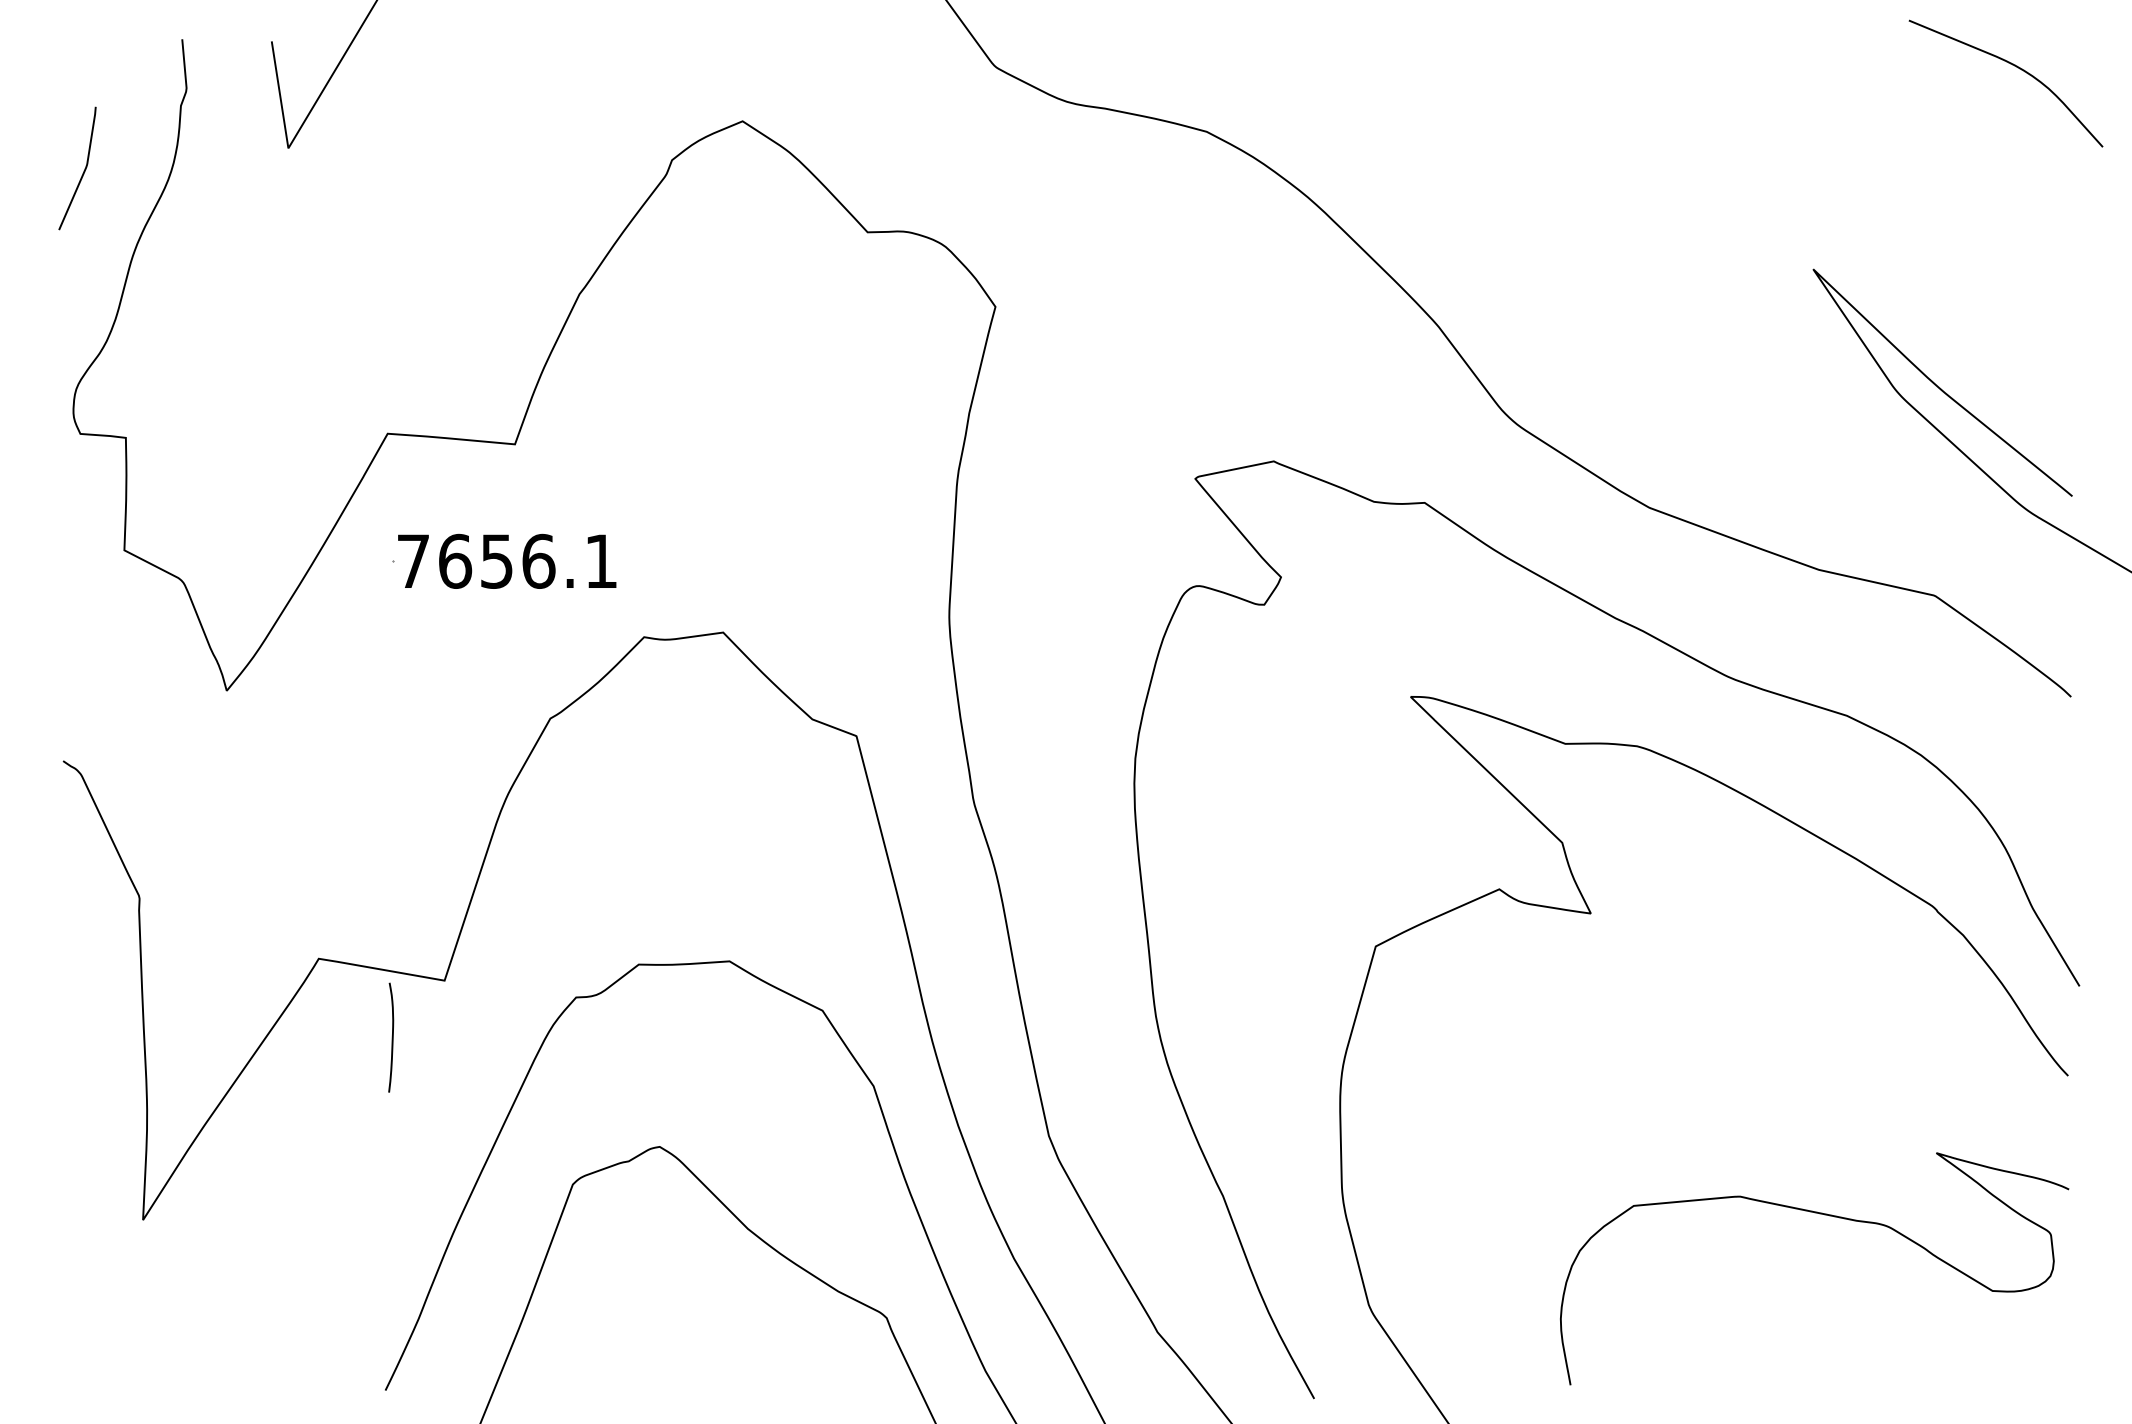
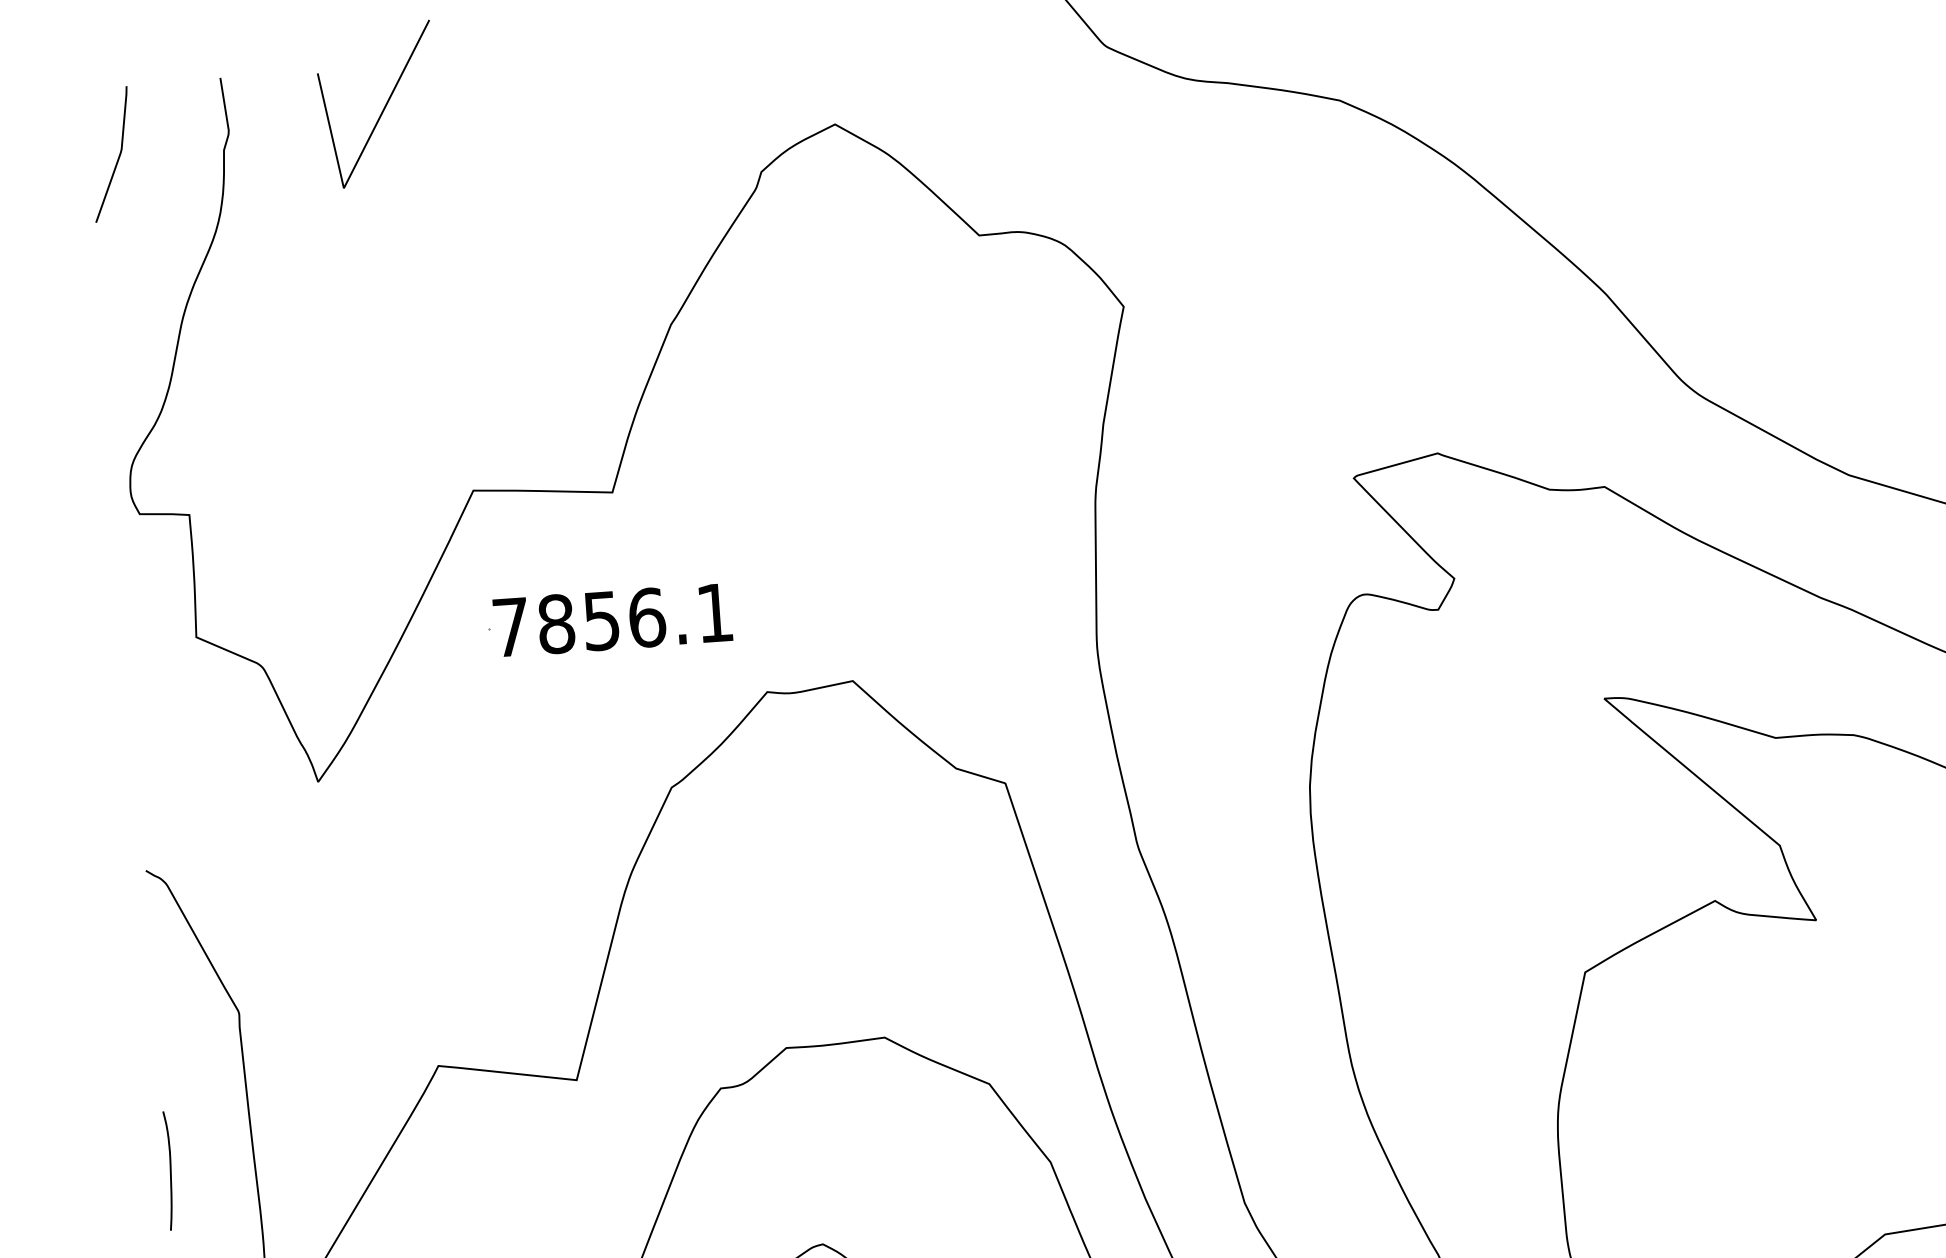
curve: (83, 170) -> (118, 156), moved
text: (455, 560) -> (556, 623), 7656.1 -> 7856.1
curve: (391, 1037) -> (169, 1170), moved

